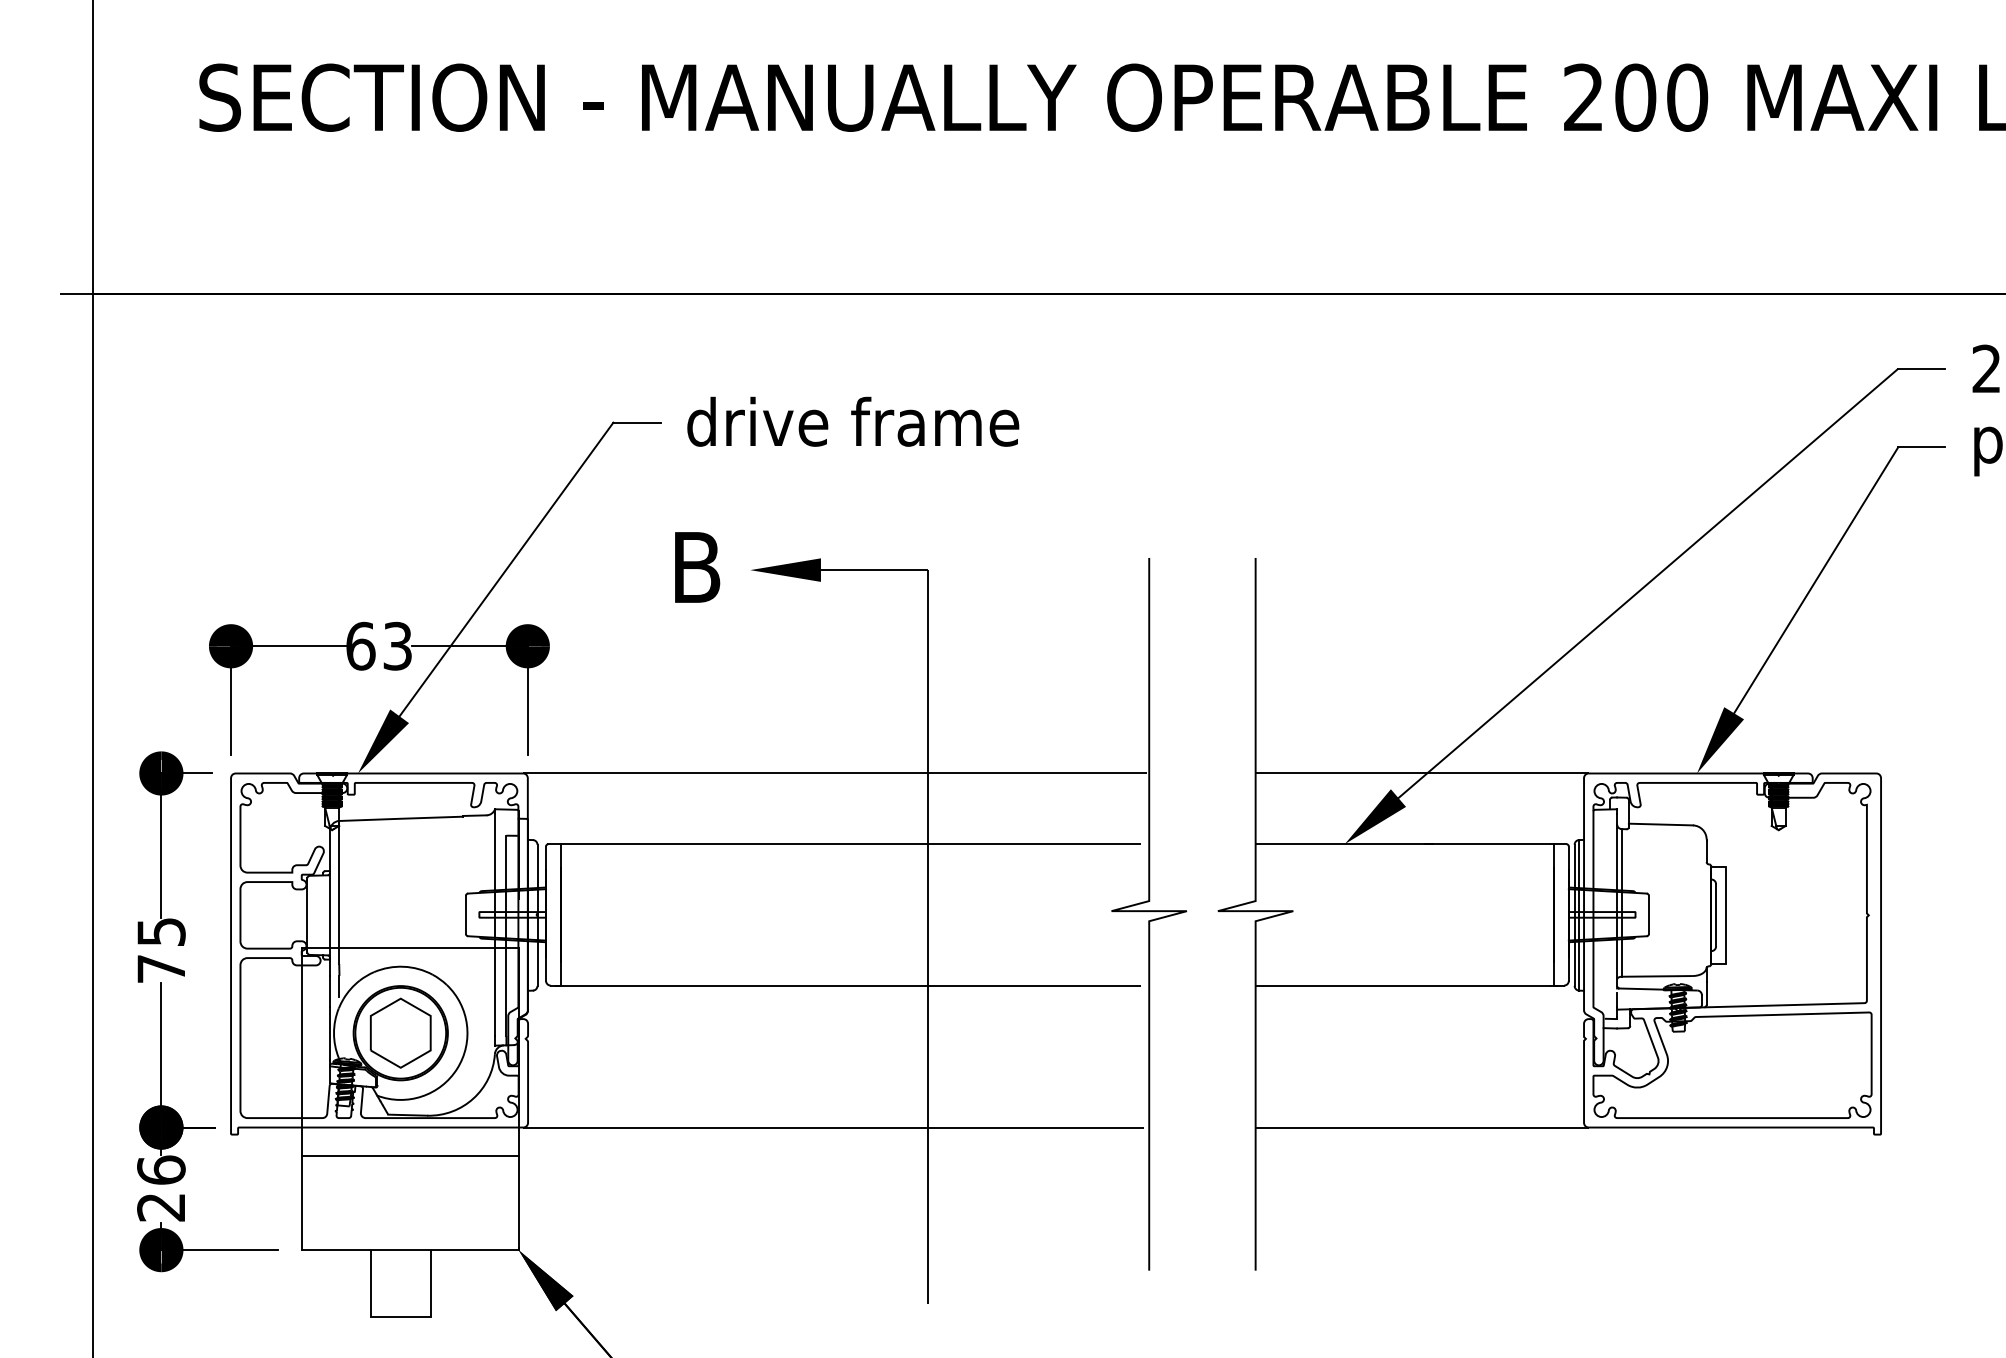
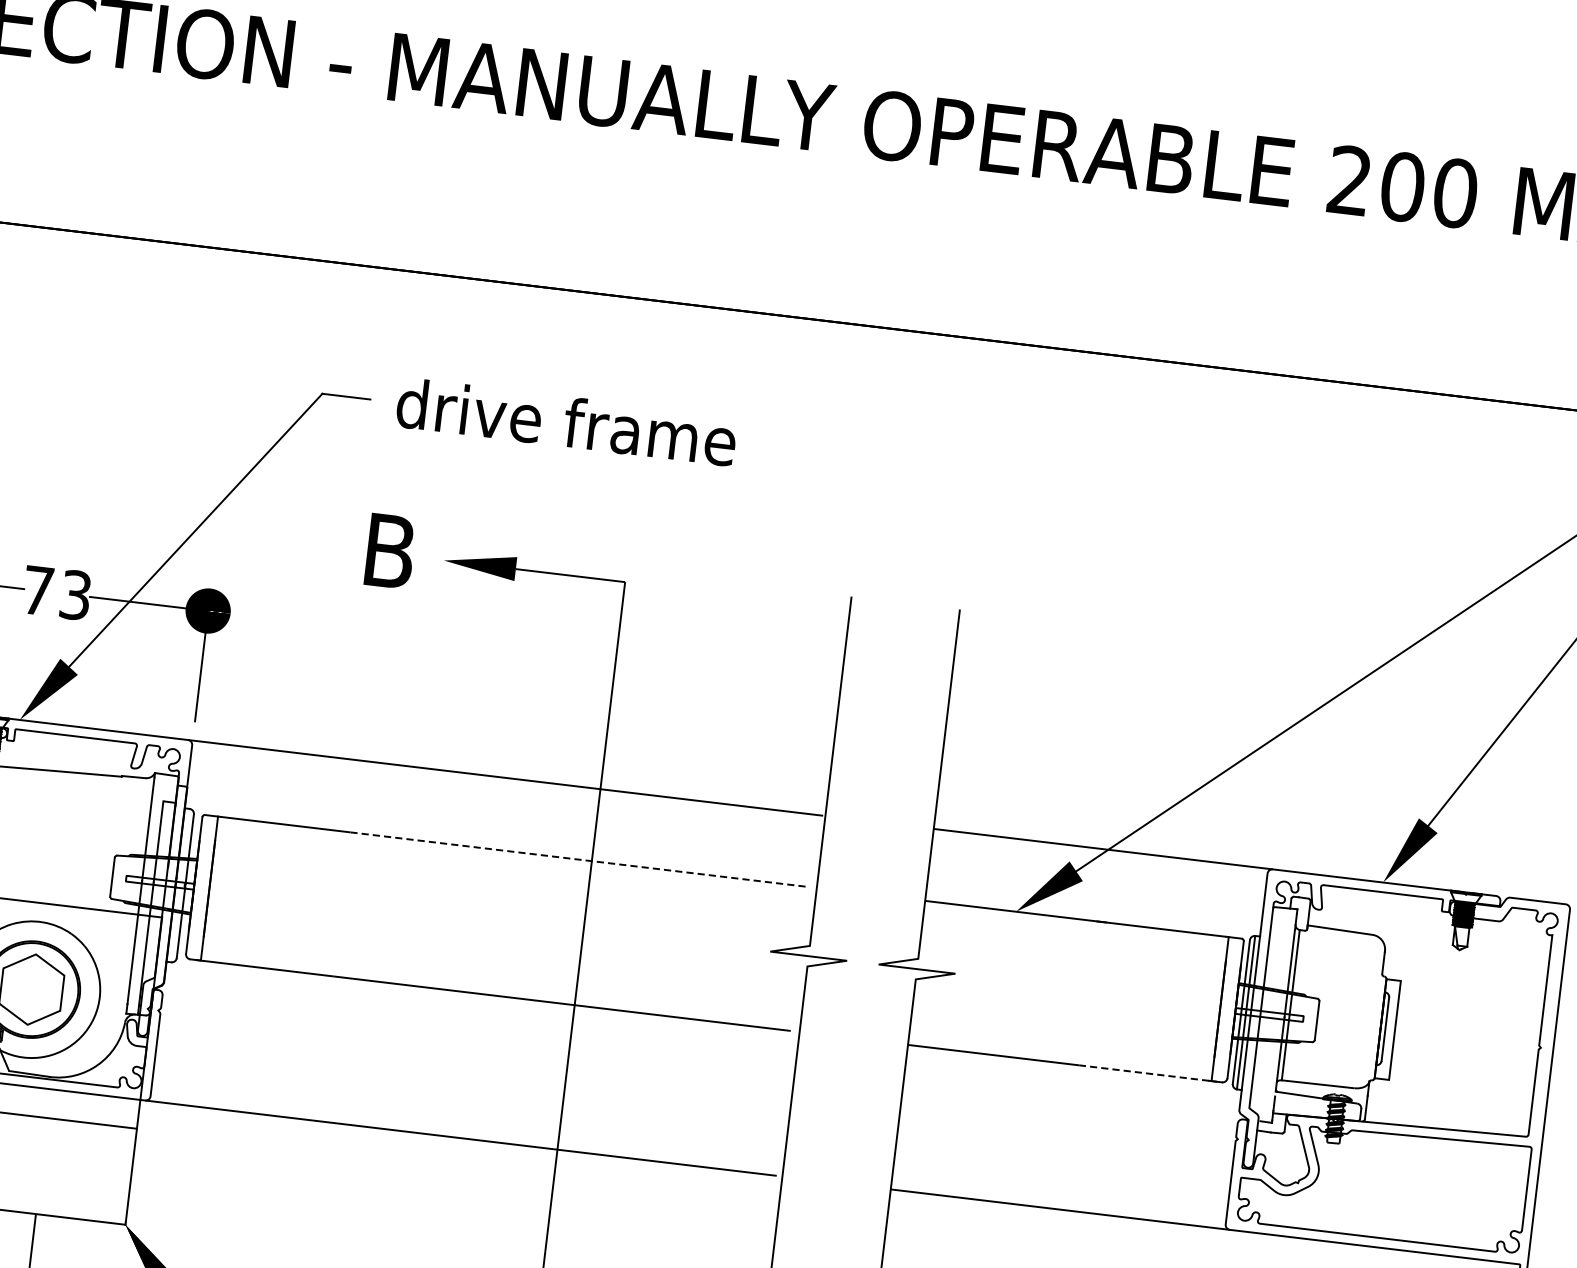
text: (360, 645) -> (37, 589), 63 -> 73
line: (915, 844) -> (578, 859), solid -> dashed
line: (1487, 985) -> (1144, 1072), solid -> dashed

